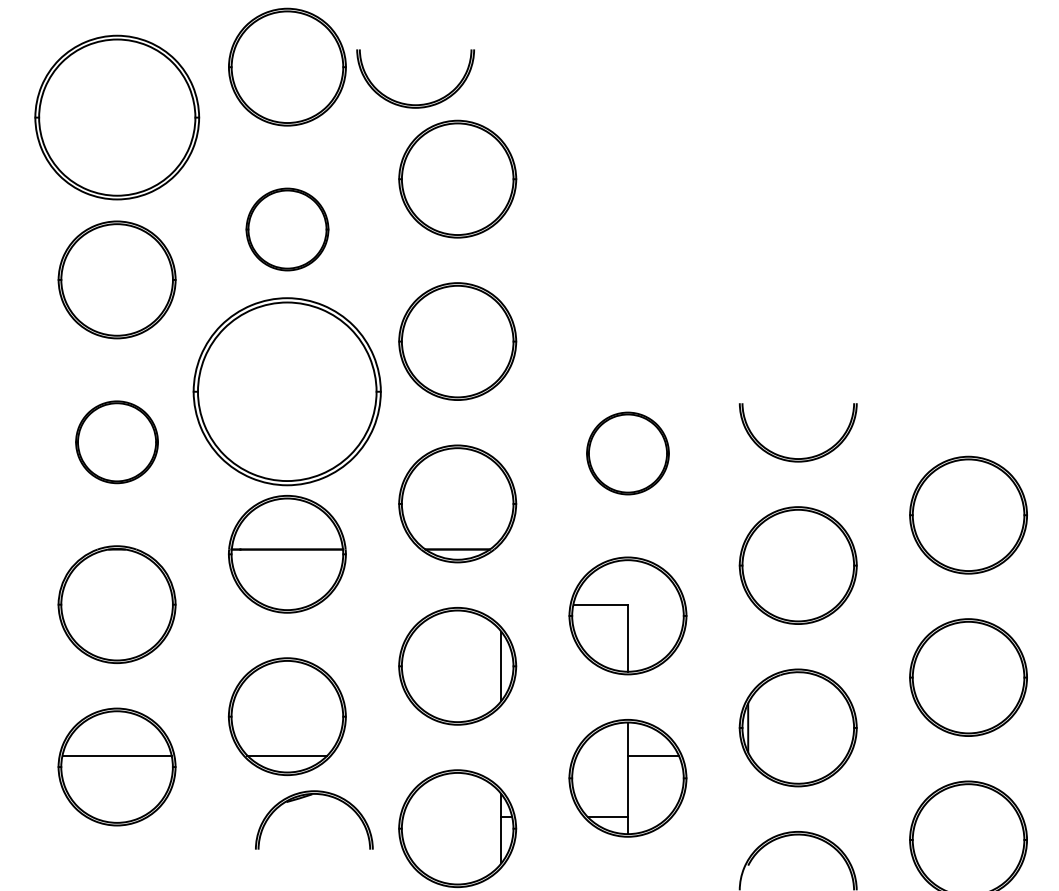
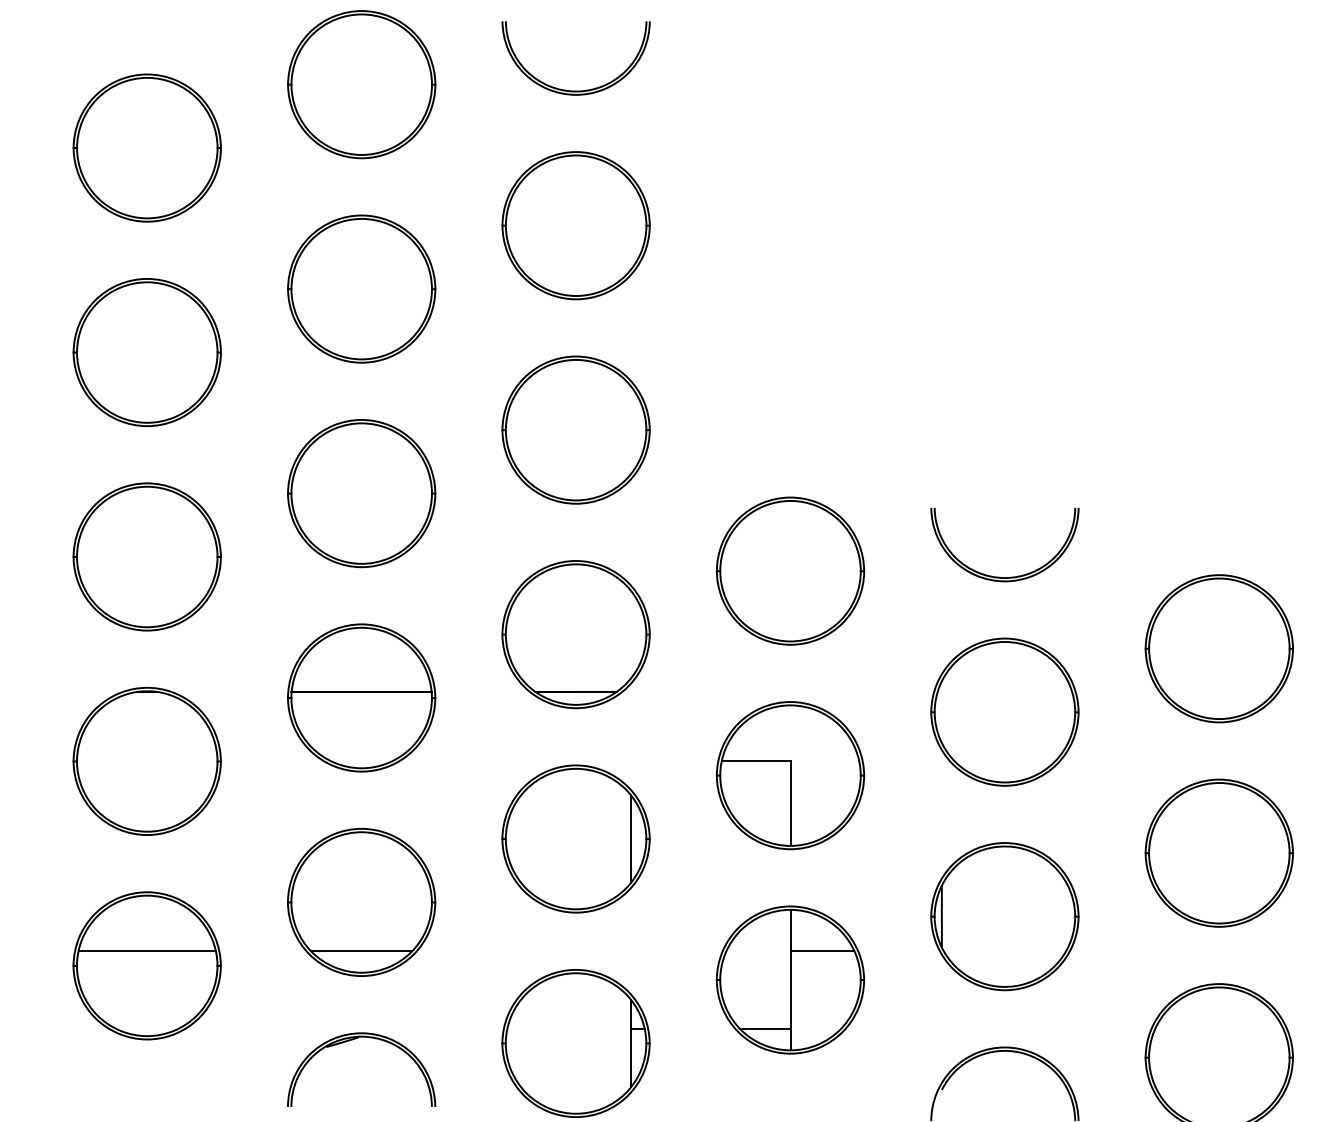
part: (415, 104) -> (575, 90), moved
part: (116, 117) -> (146, 147), size x0.71
part: (287, 229) -> (361, 288), size x1.43
part: (287, 391) -> (361, 493), size x0.62
part: (116, 441) -> (146, 556), size x1.43
part: (627, 453) -> (790, 570), size x1.43
part: (307, 796) -> (352, 1040), moved

